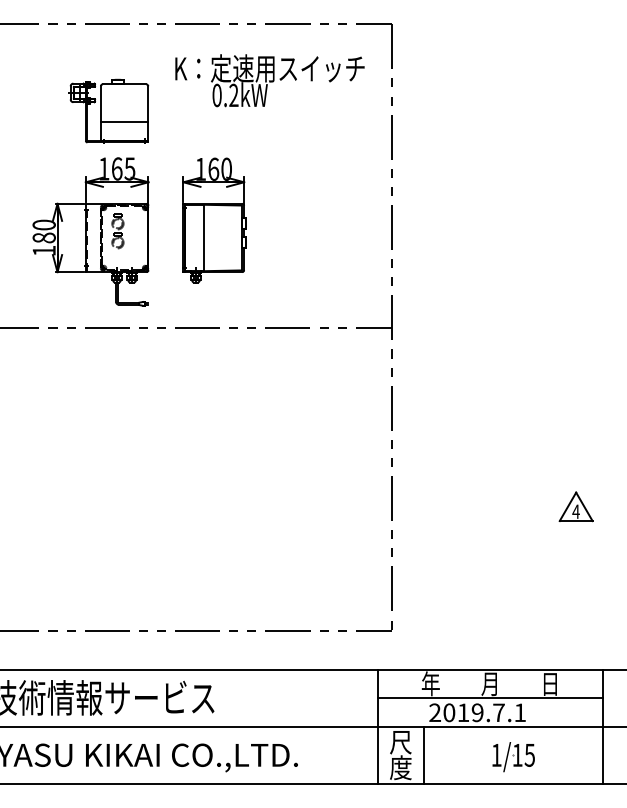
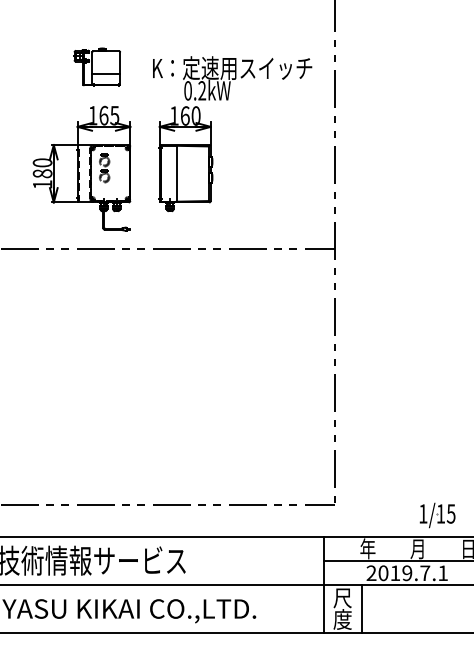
text: (269, 80) -> (232, 78), moved
part: (108, 110) -> (96, 66), size x0.7
part: (513, 757) -> (437, 515), moved

